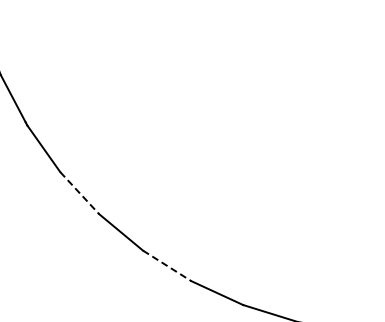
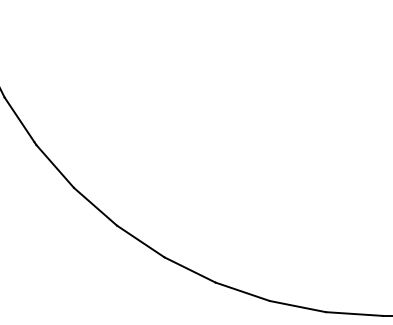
line: (79, 192) -> (95, 206), dashed -> solid
line: (167, 265) -> (190, 269), dashed -> solid

